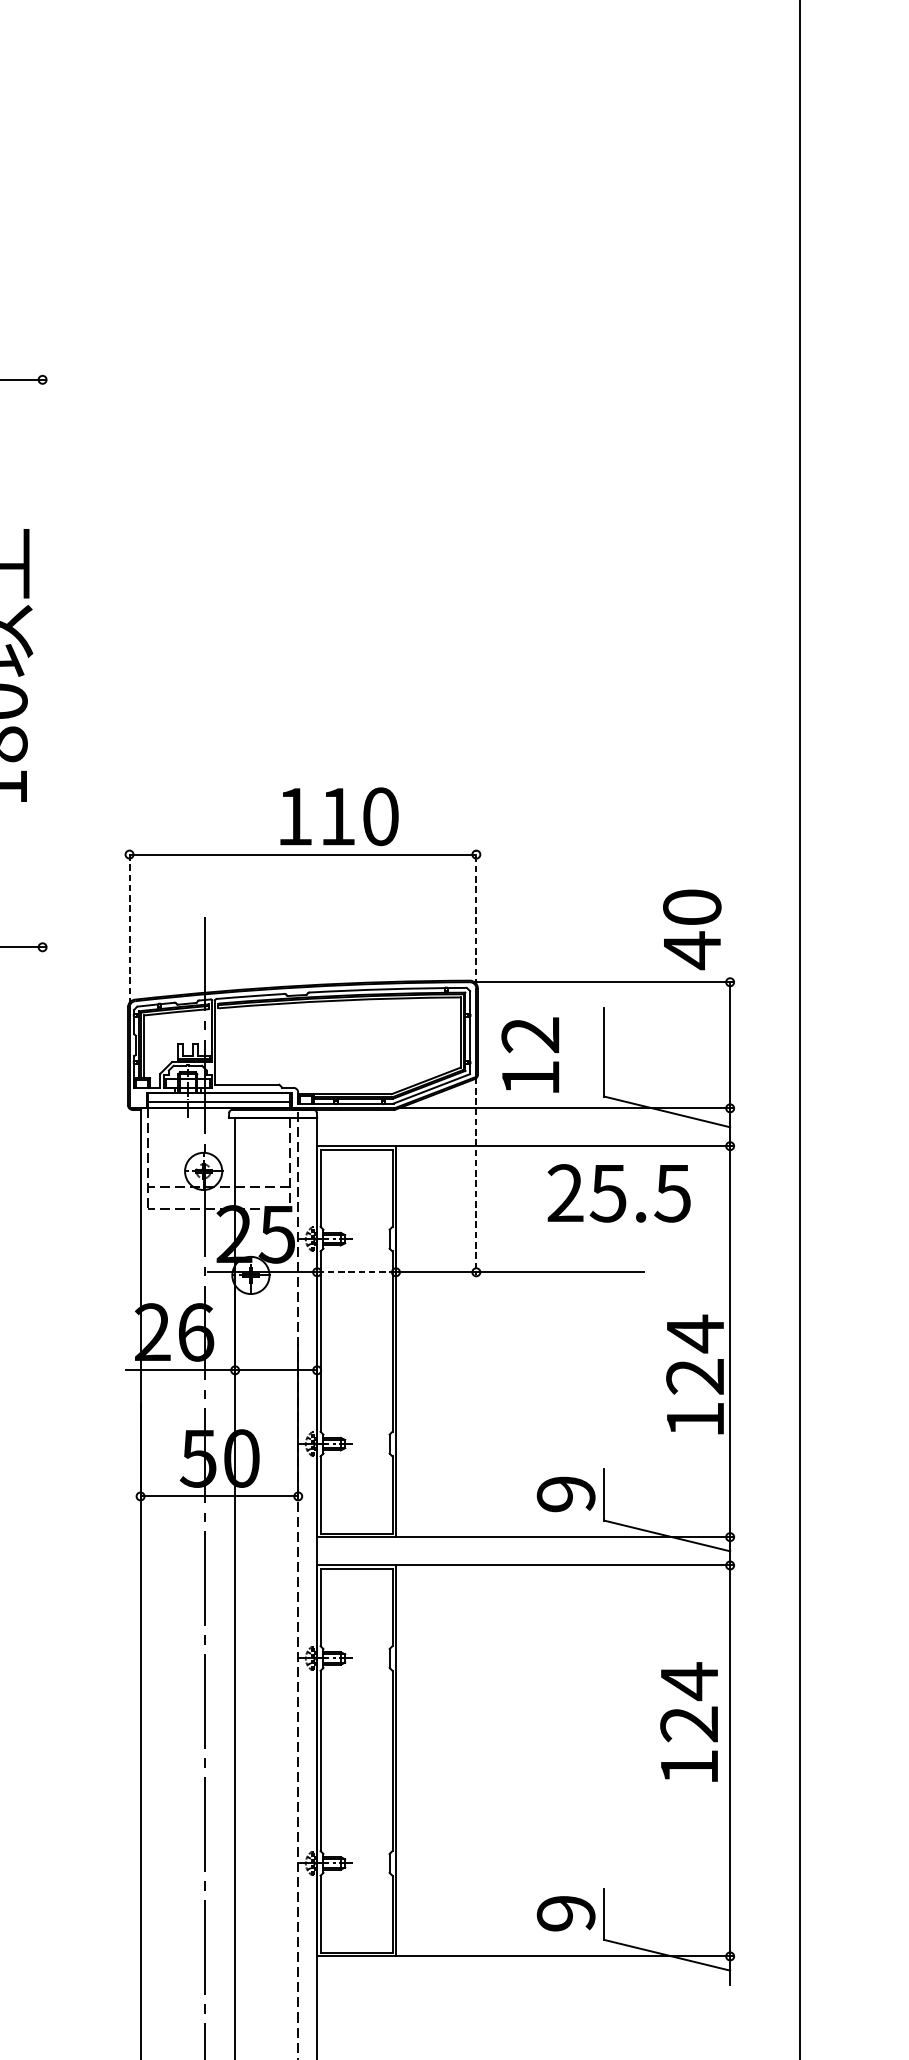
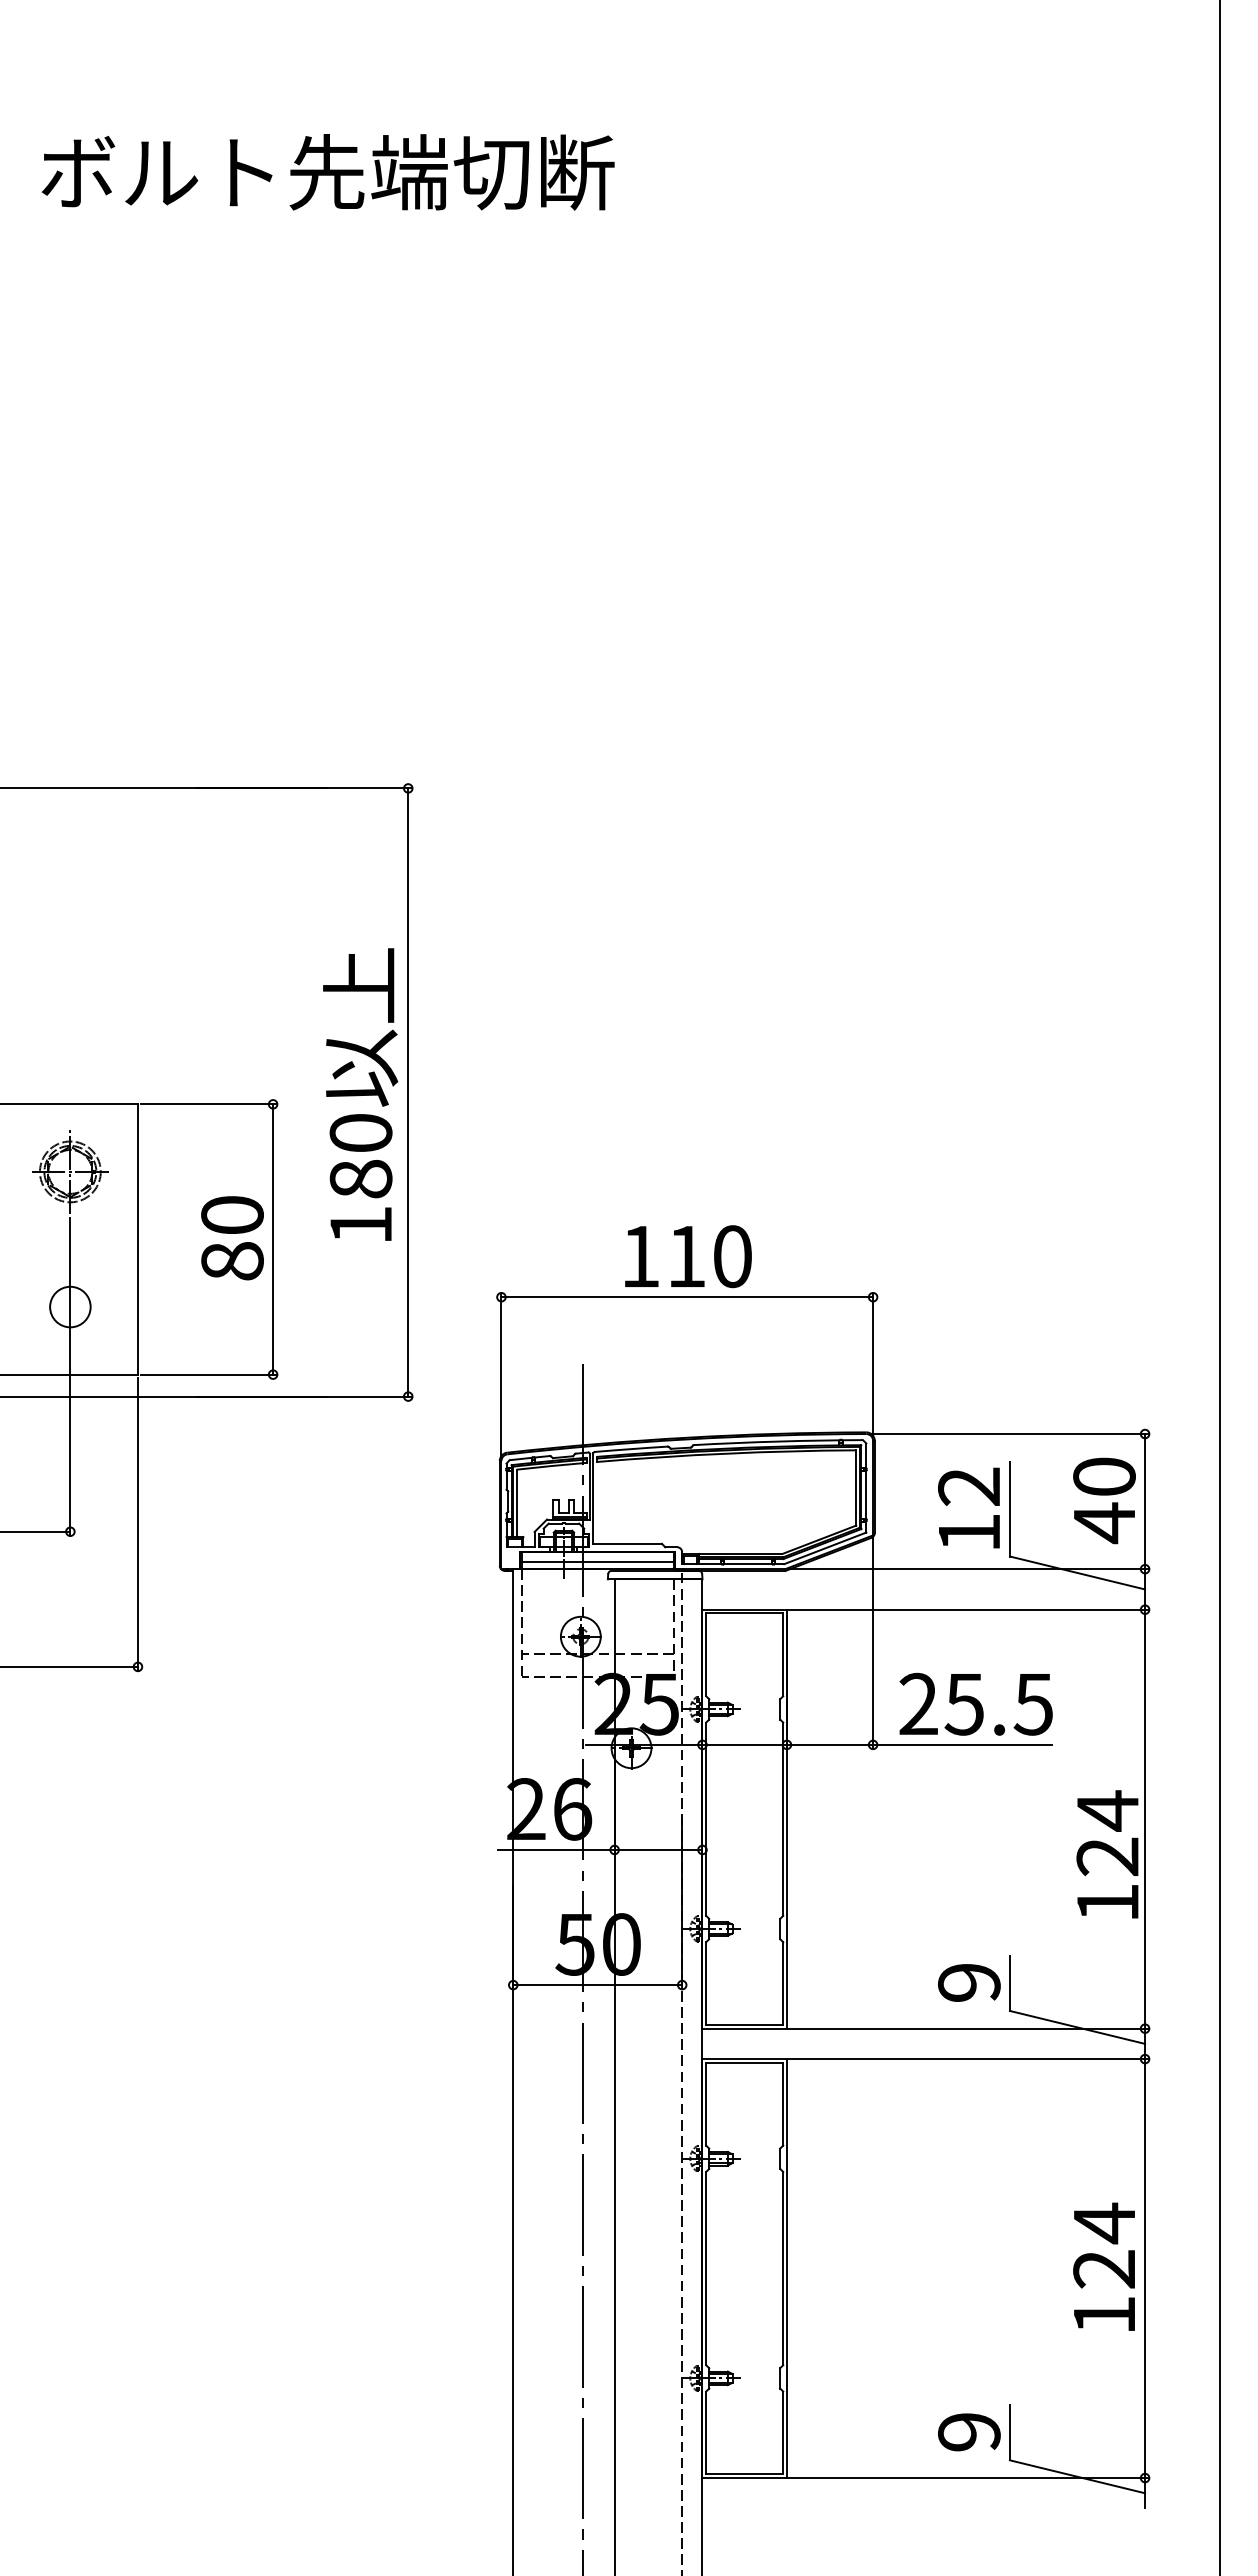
line: (42, 663) -> (408, 1092), added
text: (339, 816) -> (688, 1256), moved
line: (476, 918) -> (873, 1365), dashed -> solid
line: (129, 927) -> (501, 1375), dashed -> solid
text: (692, 929) -> (1104, 1500), moved
text: (529, 1054) -> (968, 1507), moved
line: (476, 1176) -> (873, 1642), dashed -> solid
text: (618, 1192) -> (975, 1703), moved
line: (356, 1271) -> (744, 1744), dashed -> solid
text: (688, 1721) -> (1103, 2266), moved

